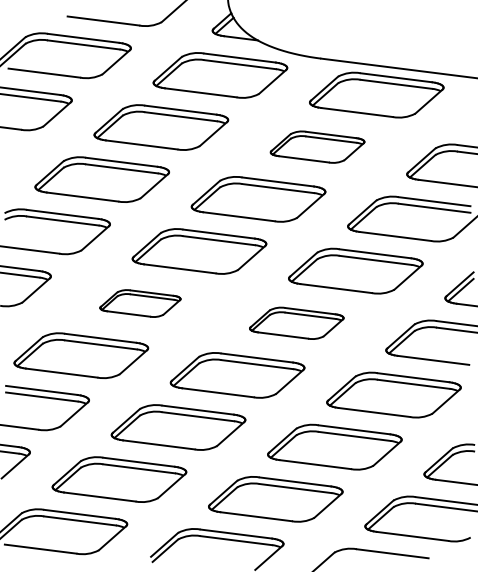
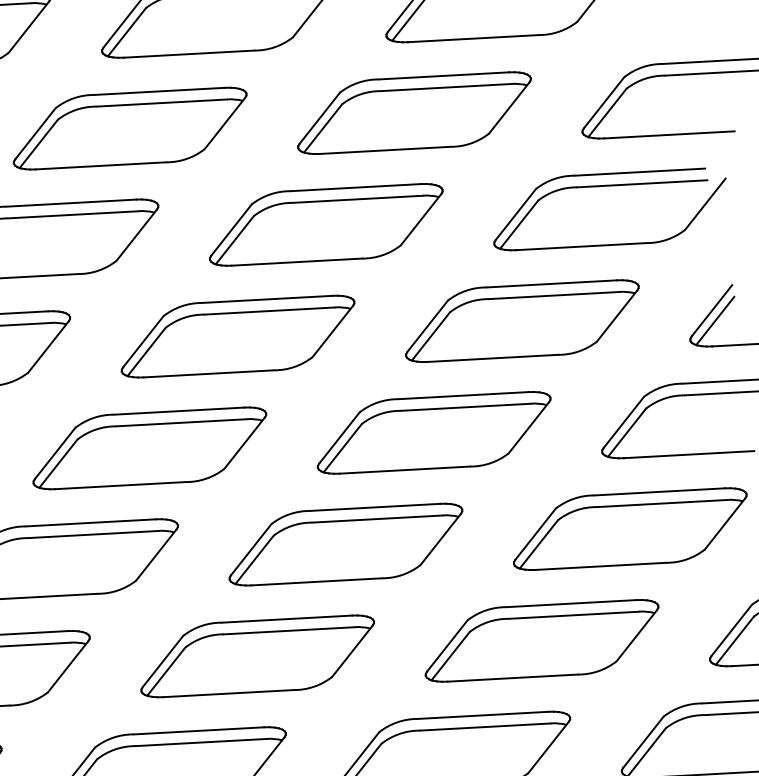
part: (317, 146) -> (413, 111), size x1.43
part: (140, 303) -> (150, 448), size x1.67
part: (296, 323) -> (433, 433), size x1.43

